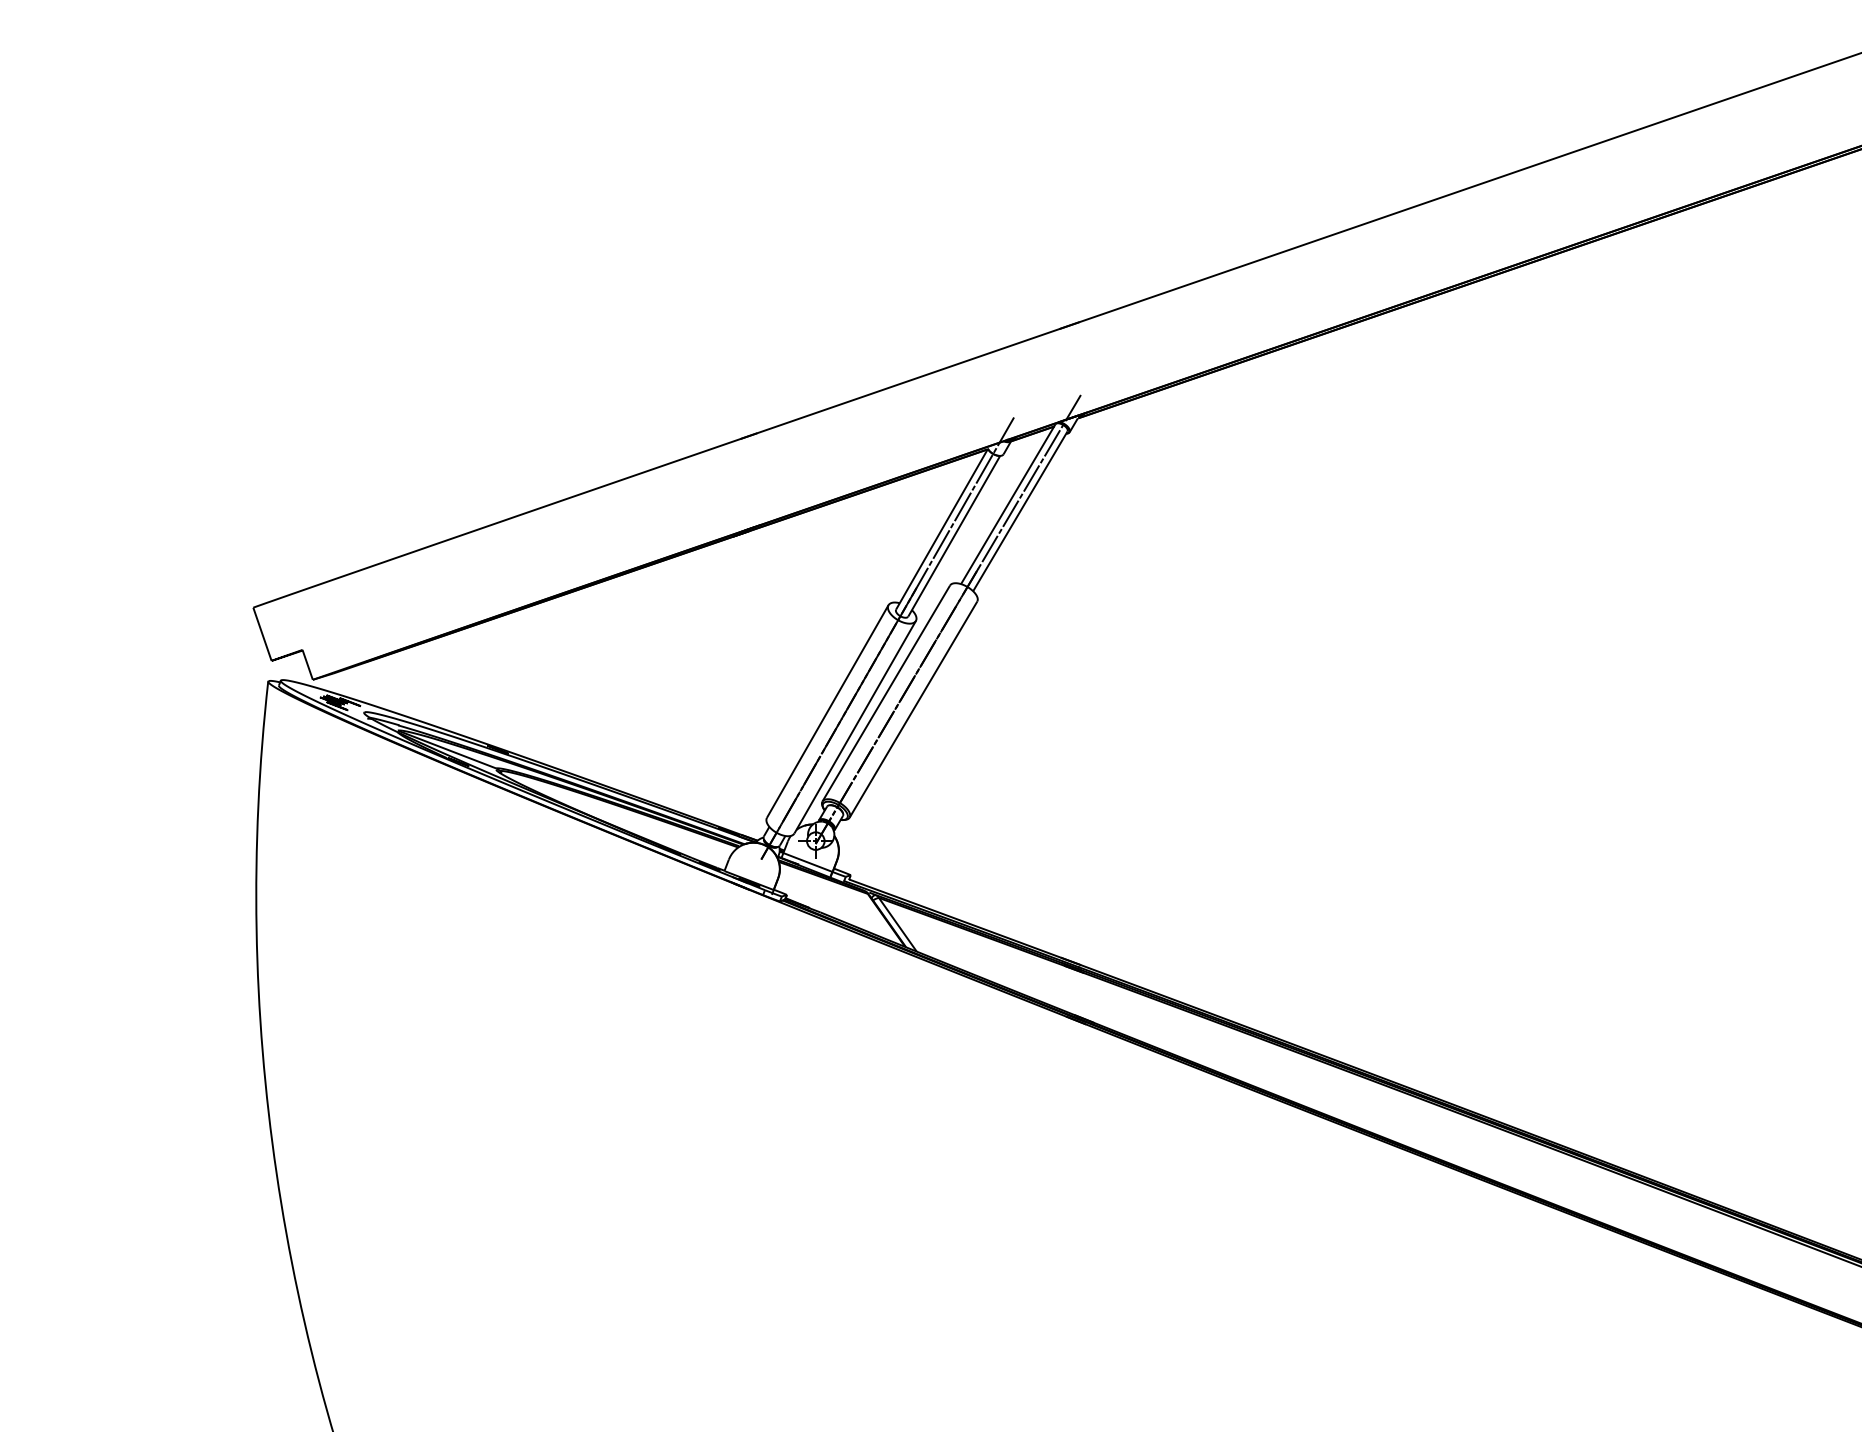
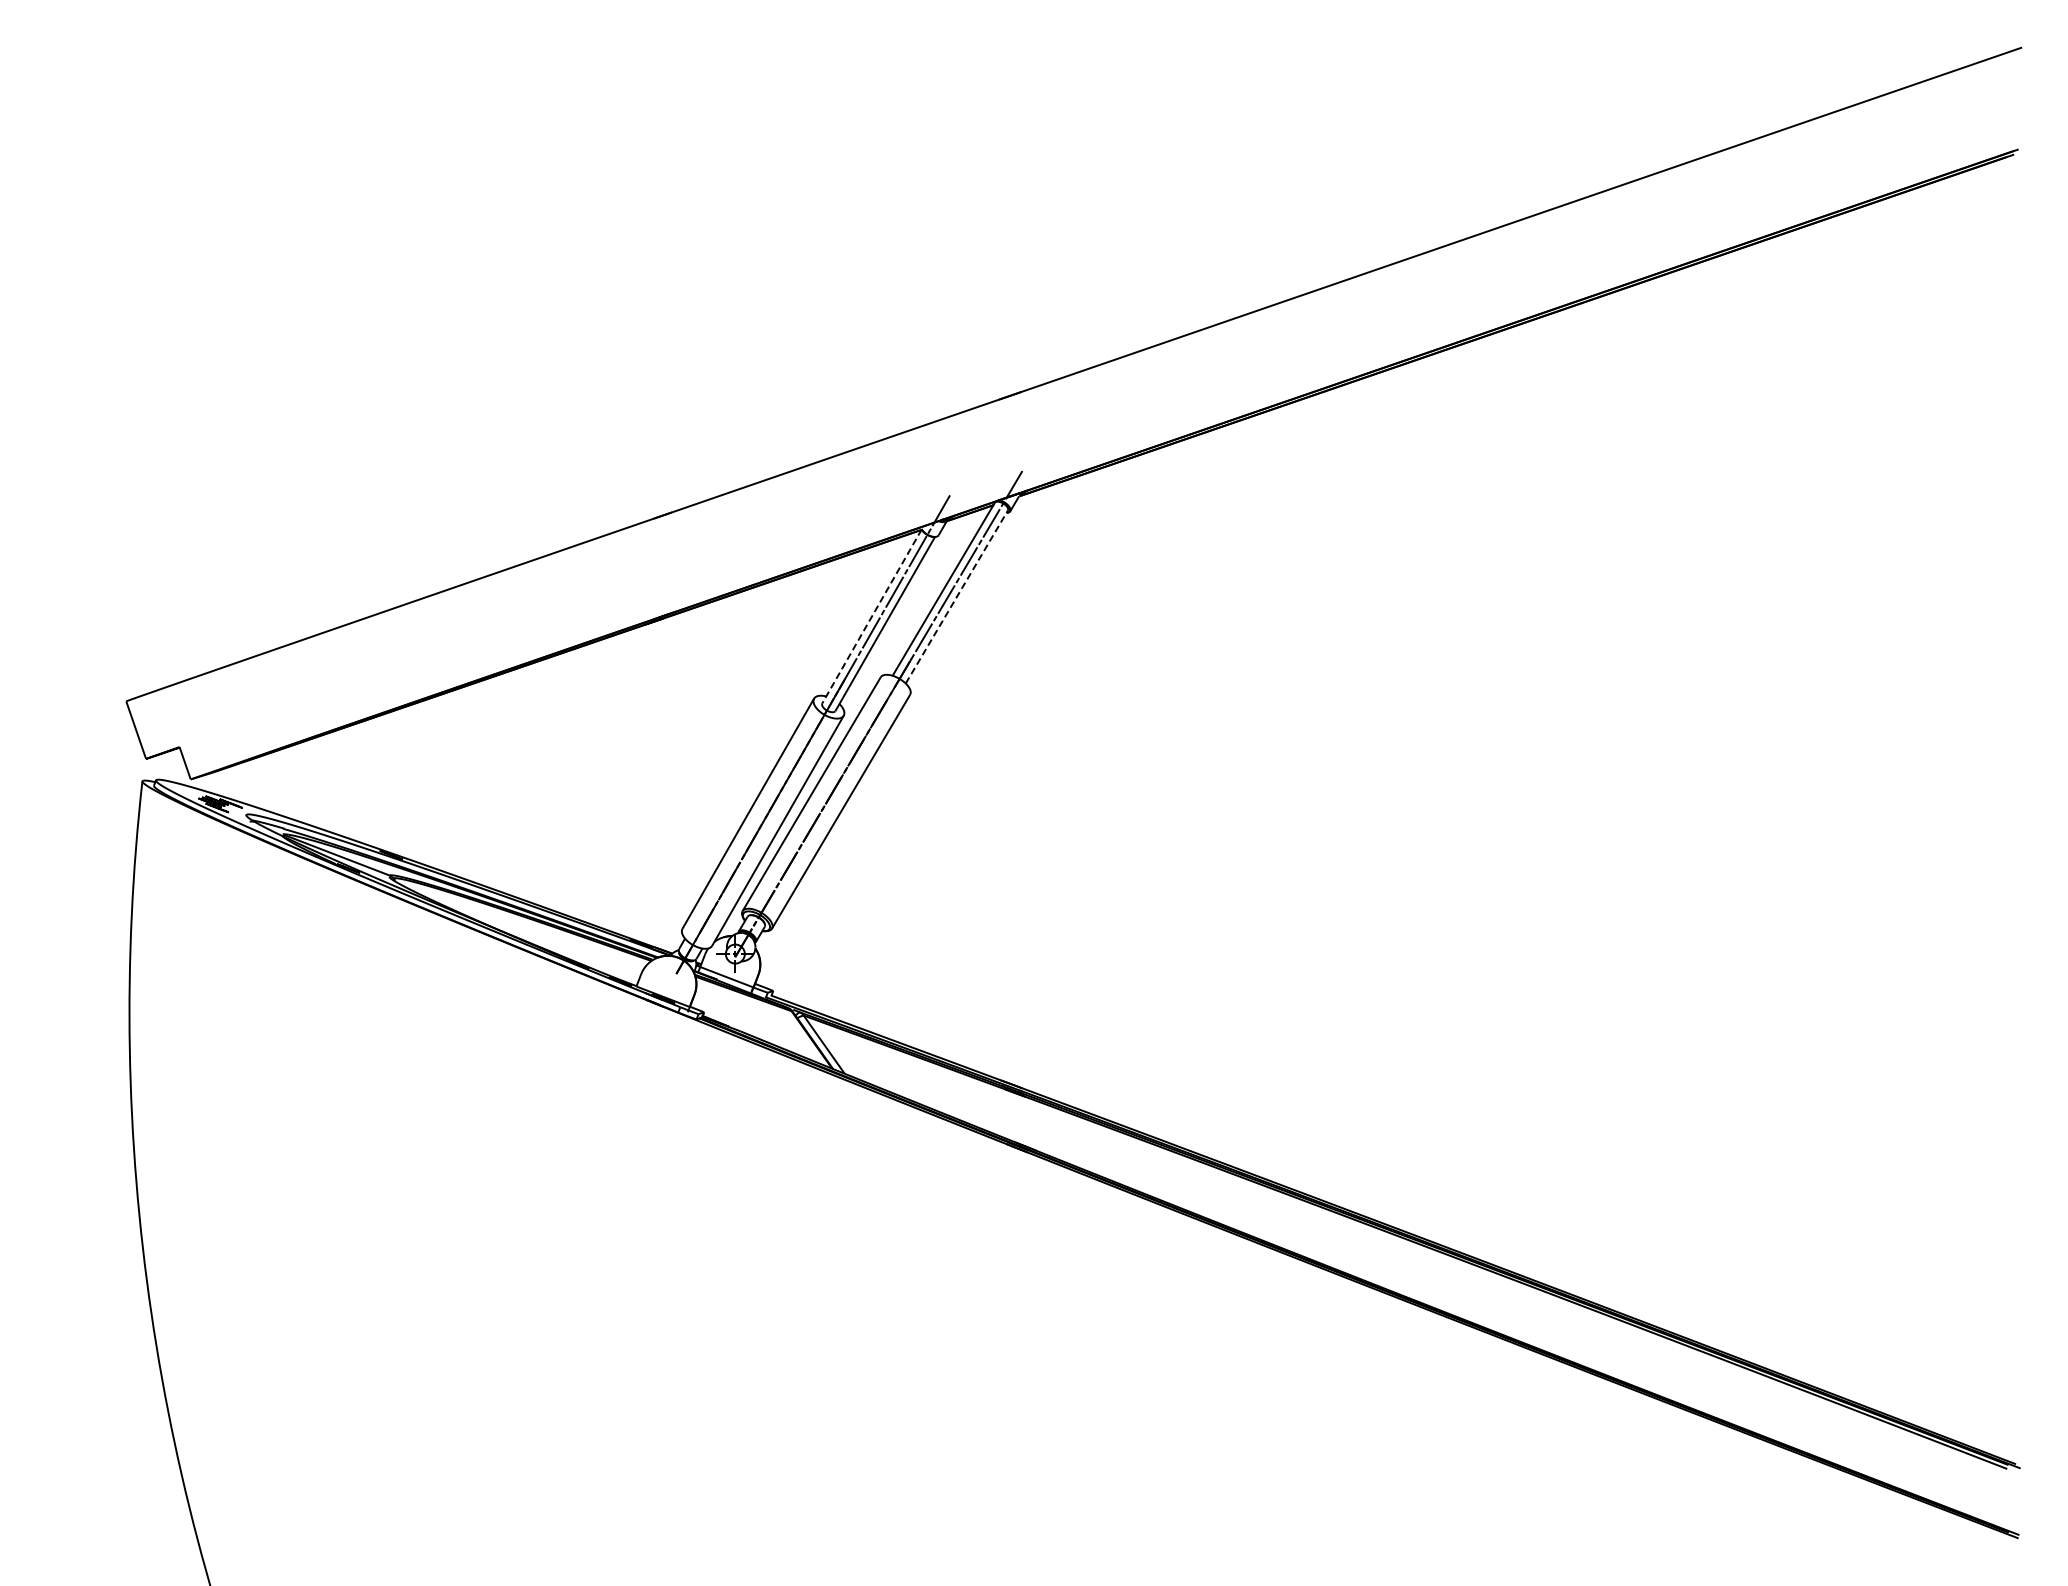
line: (1020, 510) -> (957, 596), solid -> dashed
line: (941, 529) -> (871, 616), solid -> dashed

